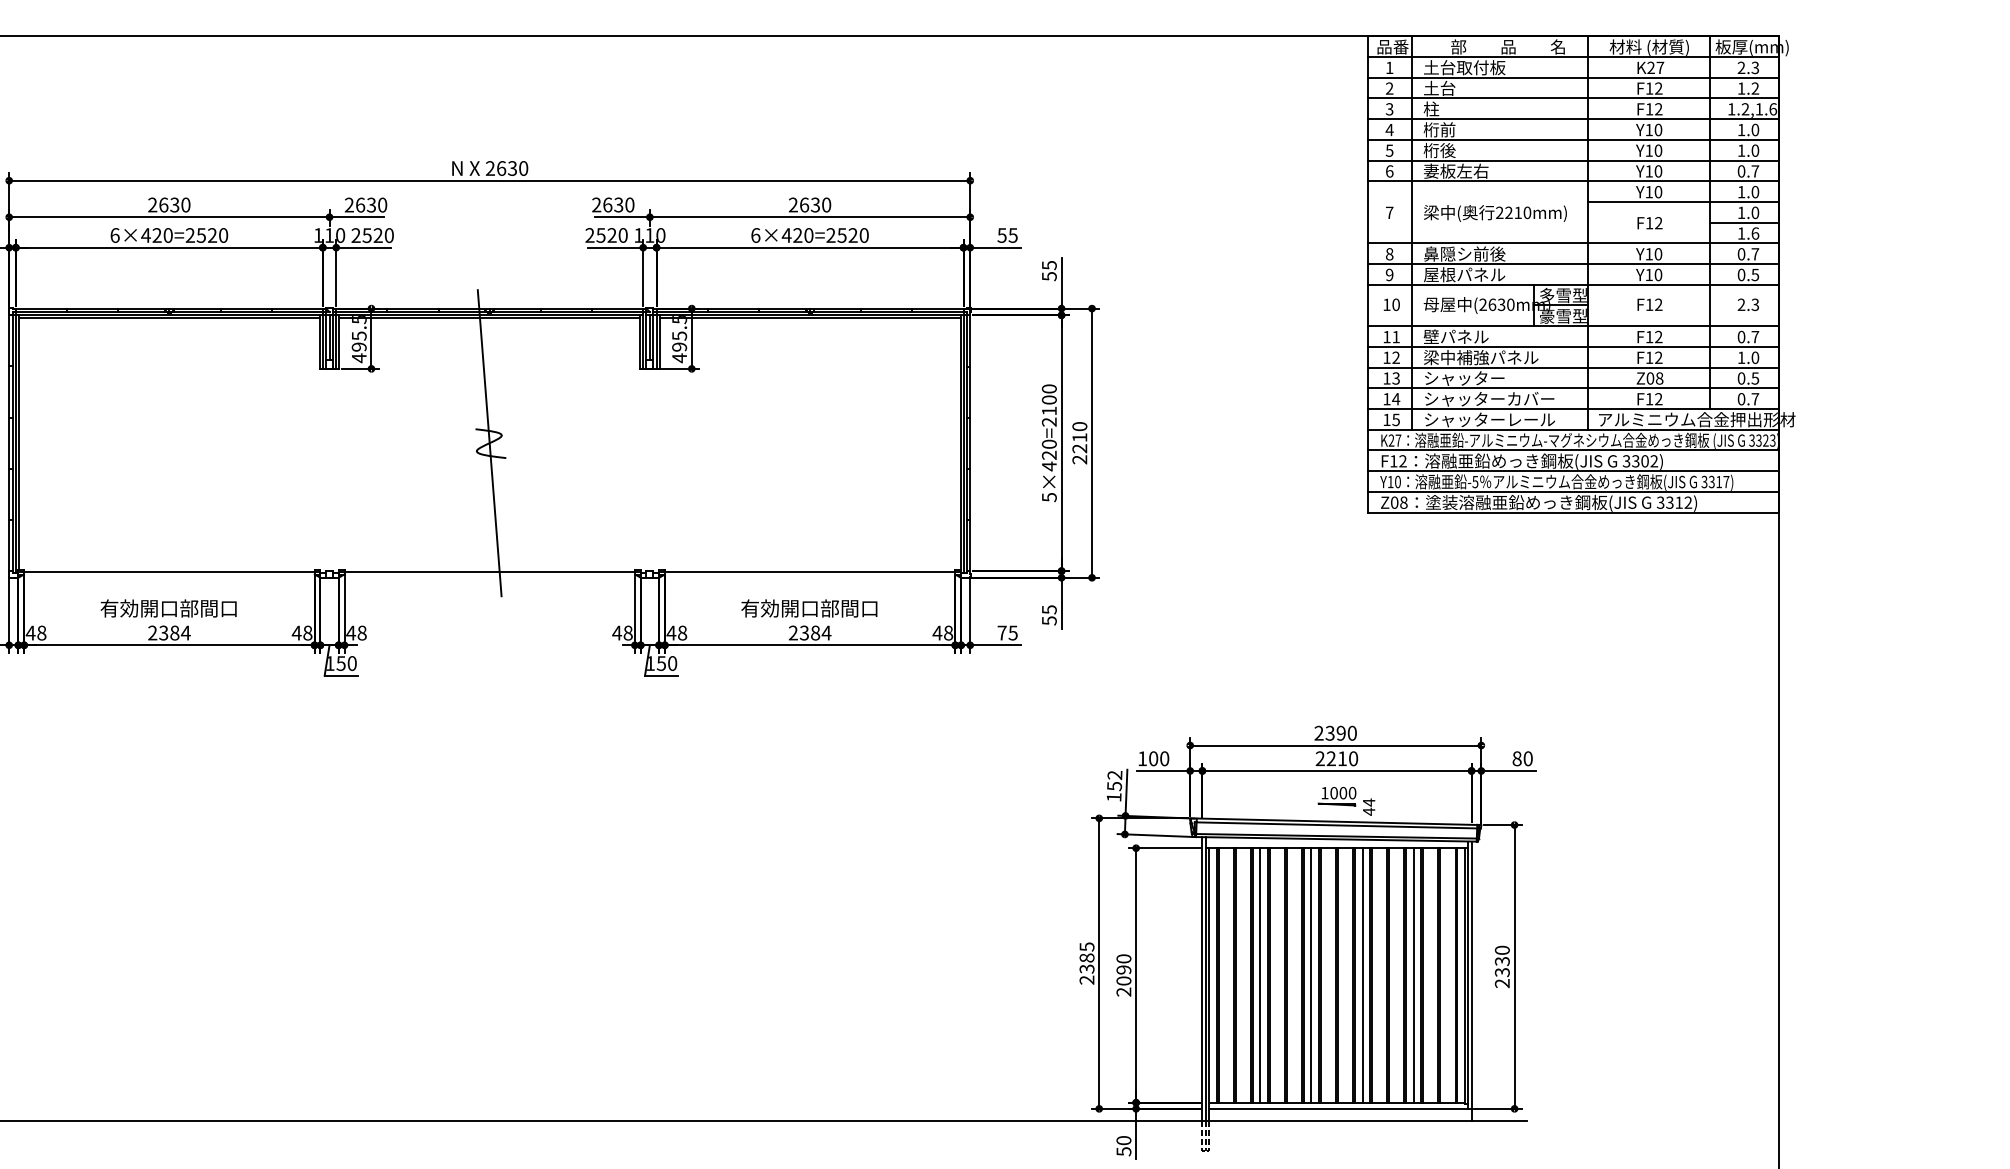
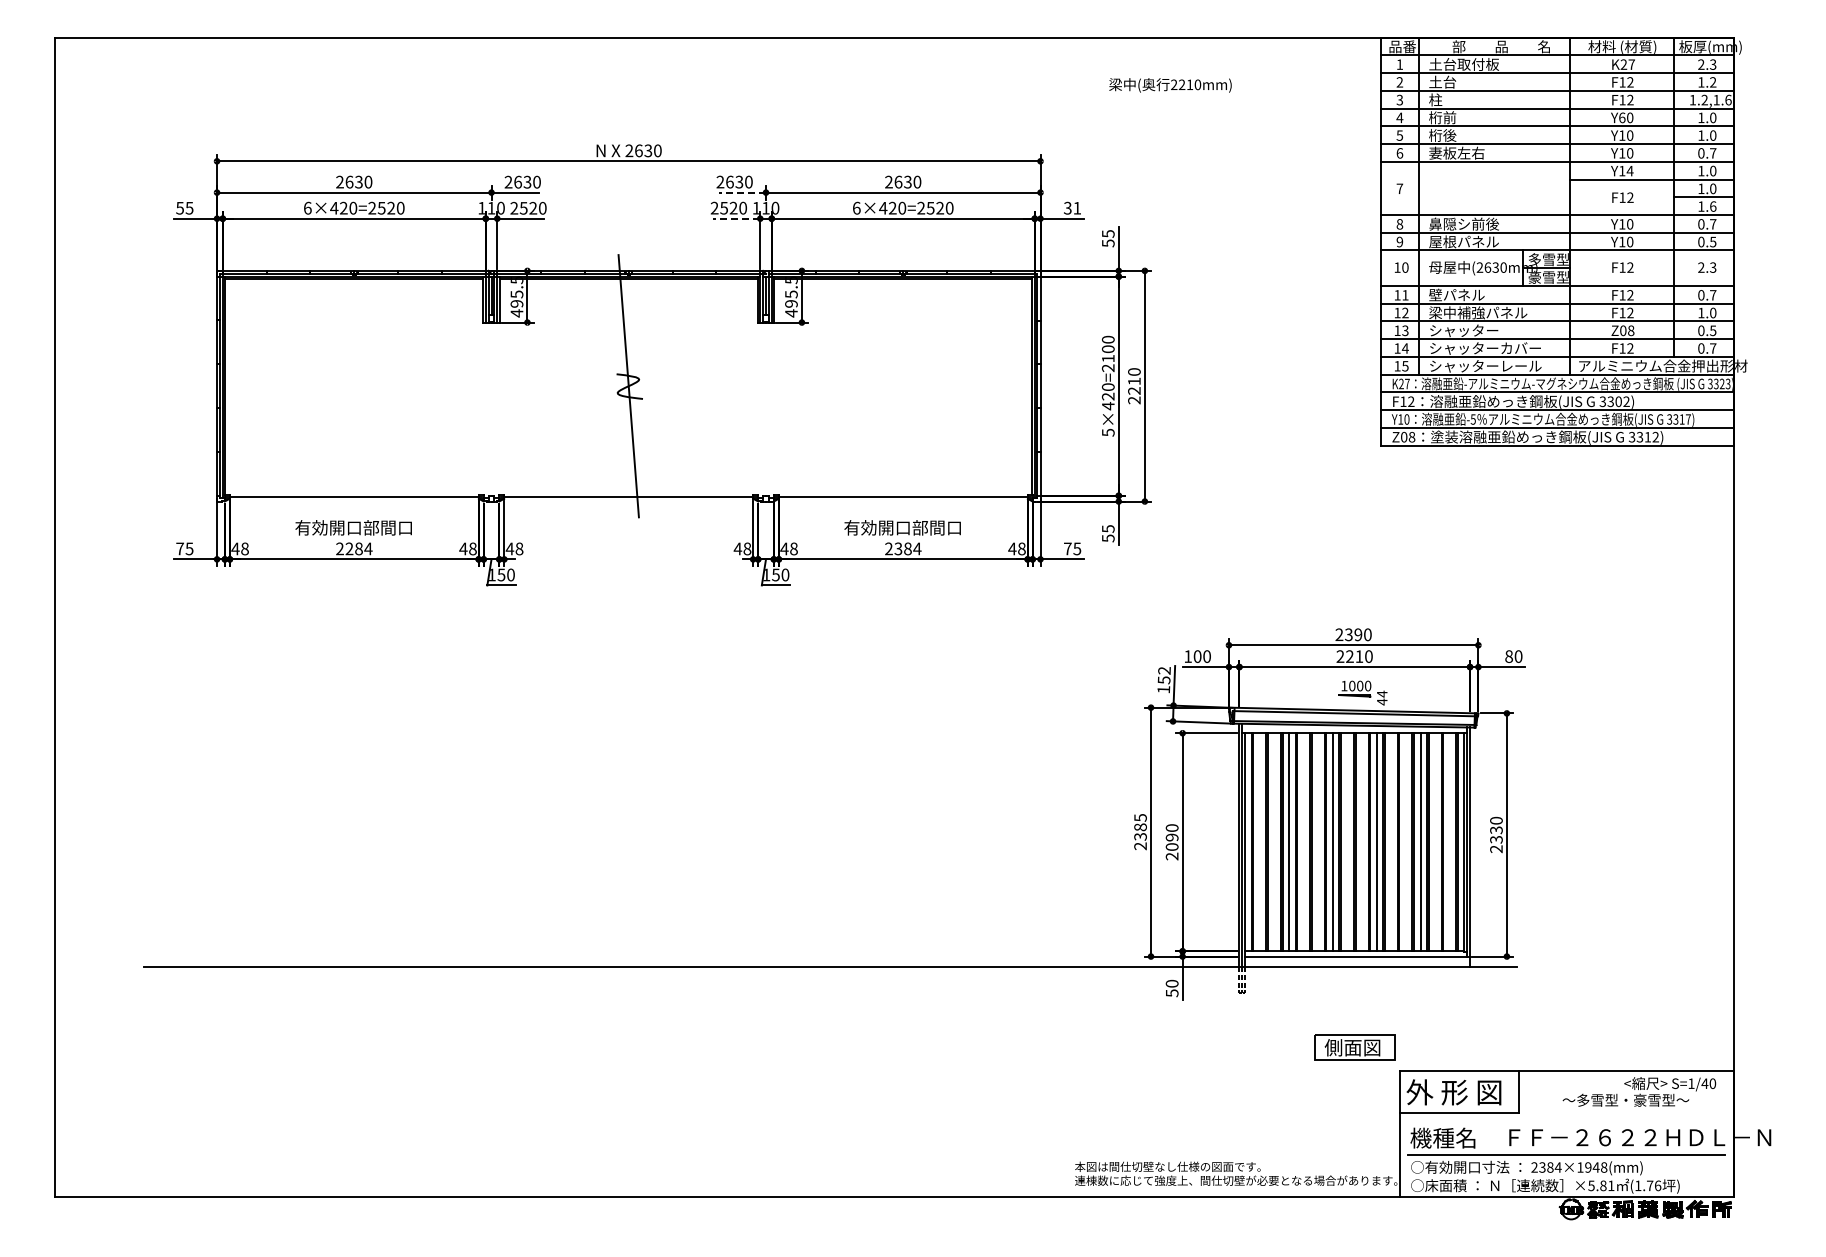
text: (1649, 129) -> (1622, 117), Y10 -> Y60
text: (1657, 191) -> (1629, 170), Y10 -> Y14
text: (1495, 213) -> (1170, 85), moved
line: (622, 217) -> (742, 192), solid -> dashed
text: (1007, 234) -> (1072, 207), 55 -> 31
line: (615, 247) -> (736, 218), solid -> dashed
text: (163, 633) -> (349, 549), 2384 -> 2284

